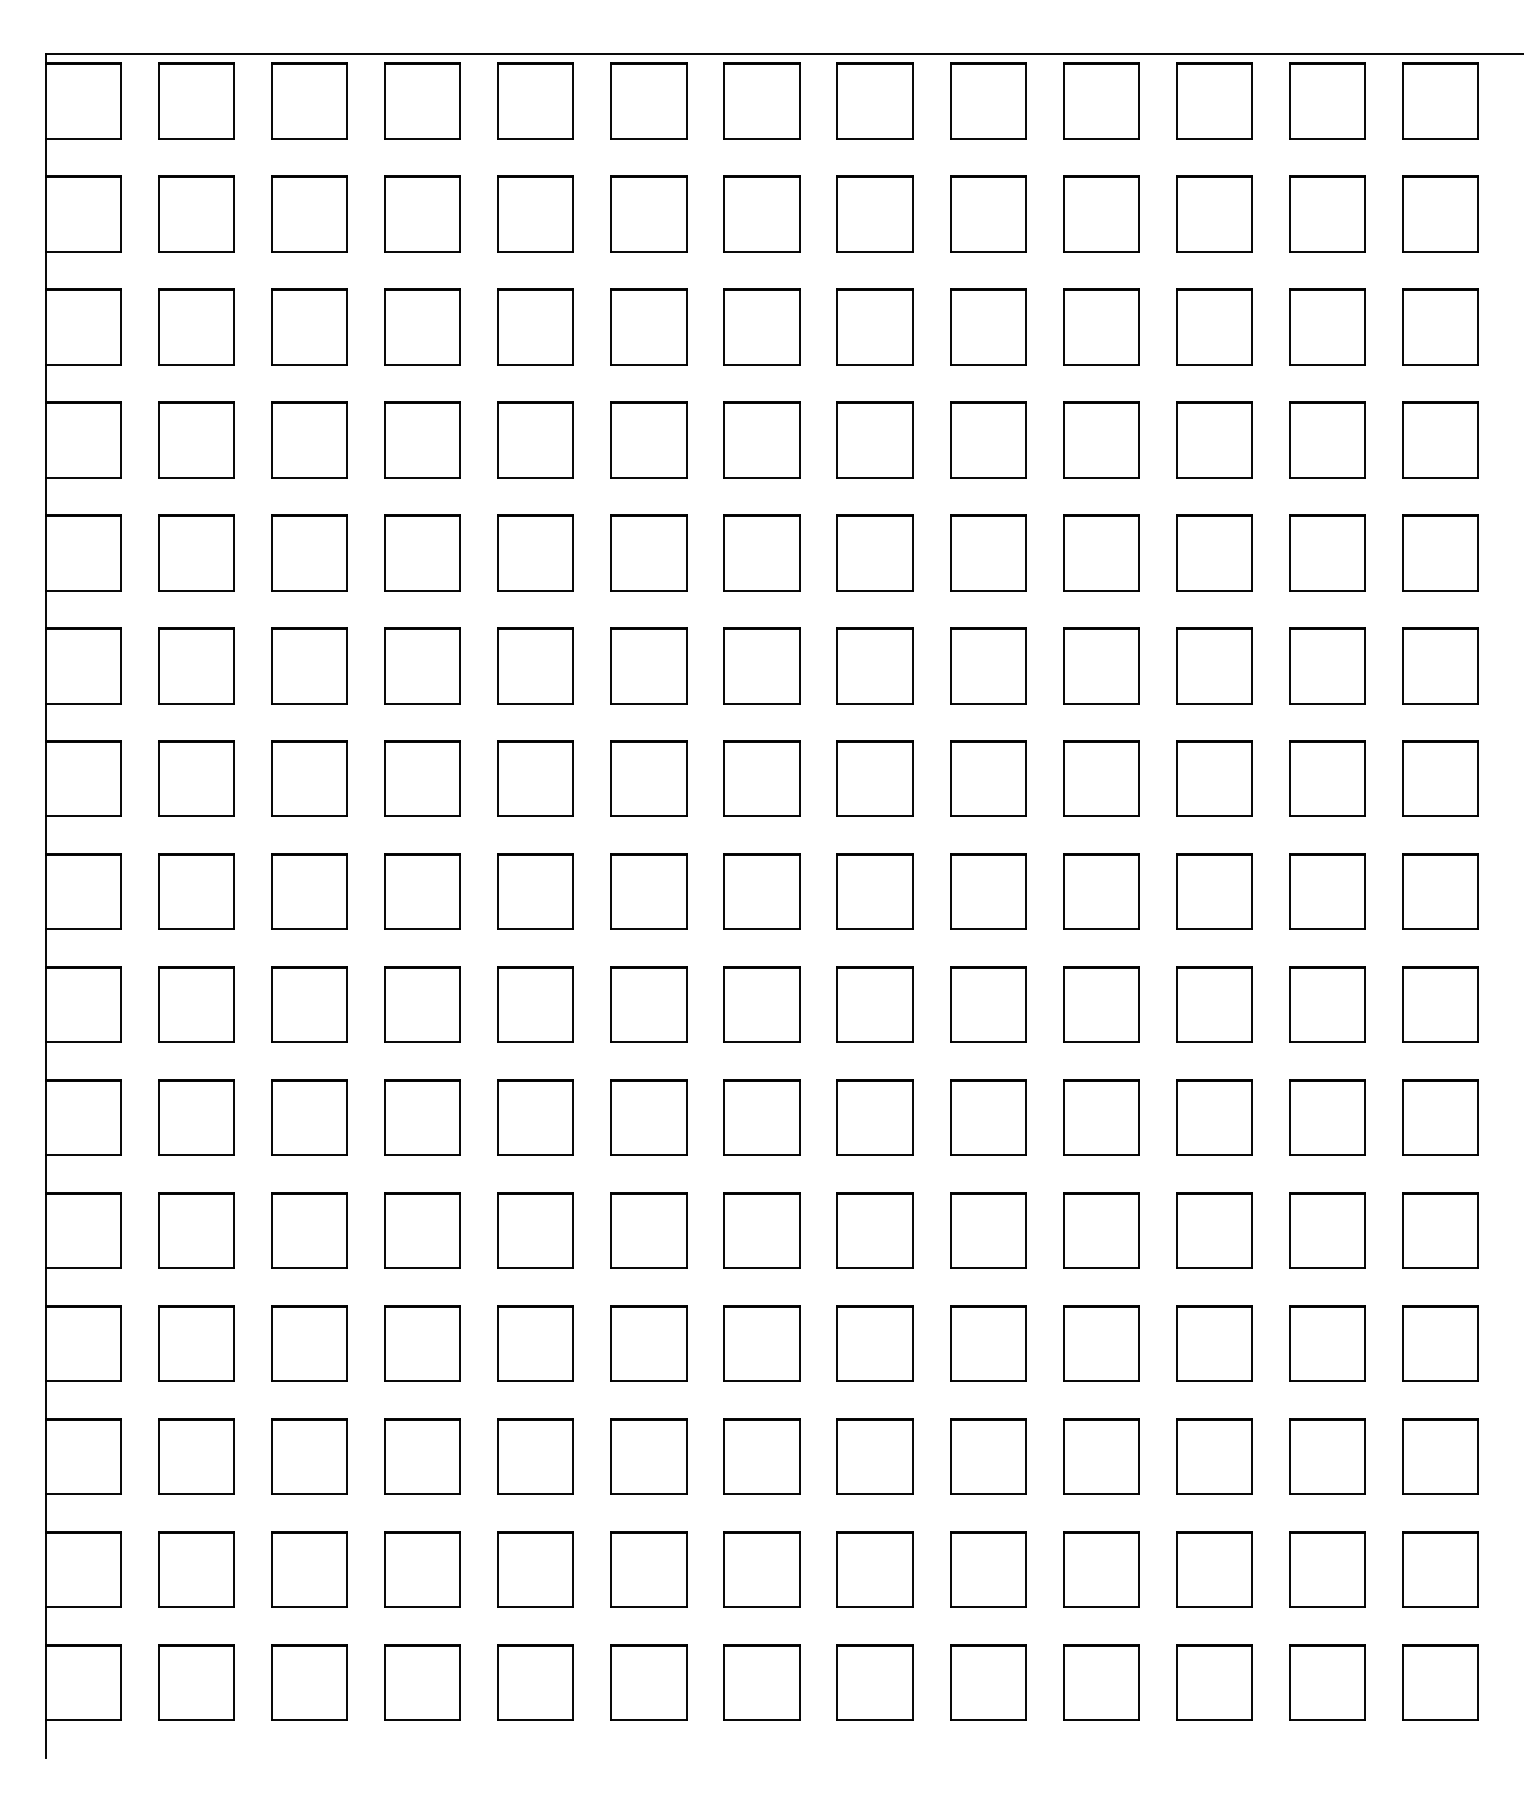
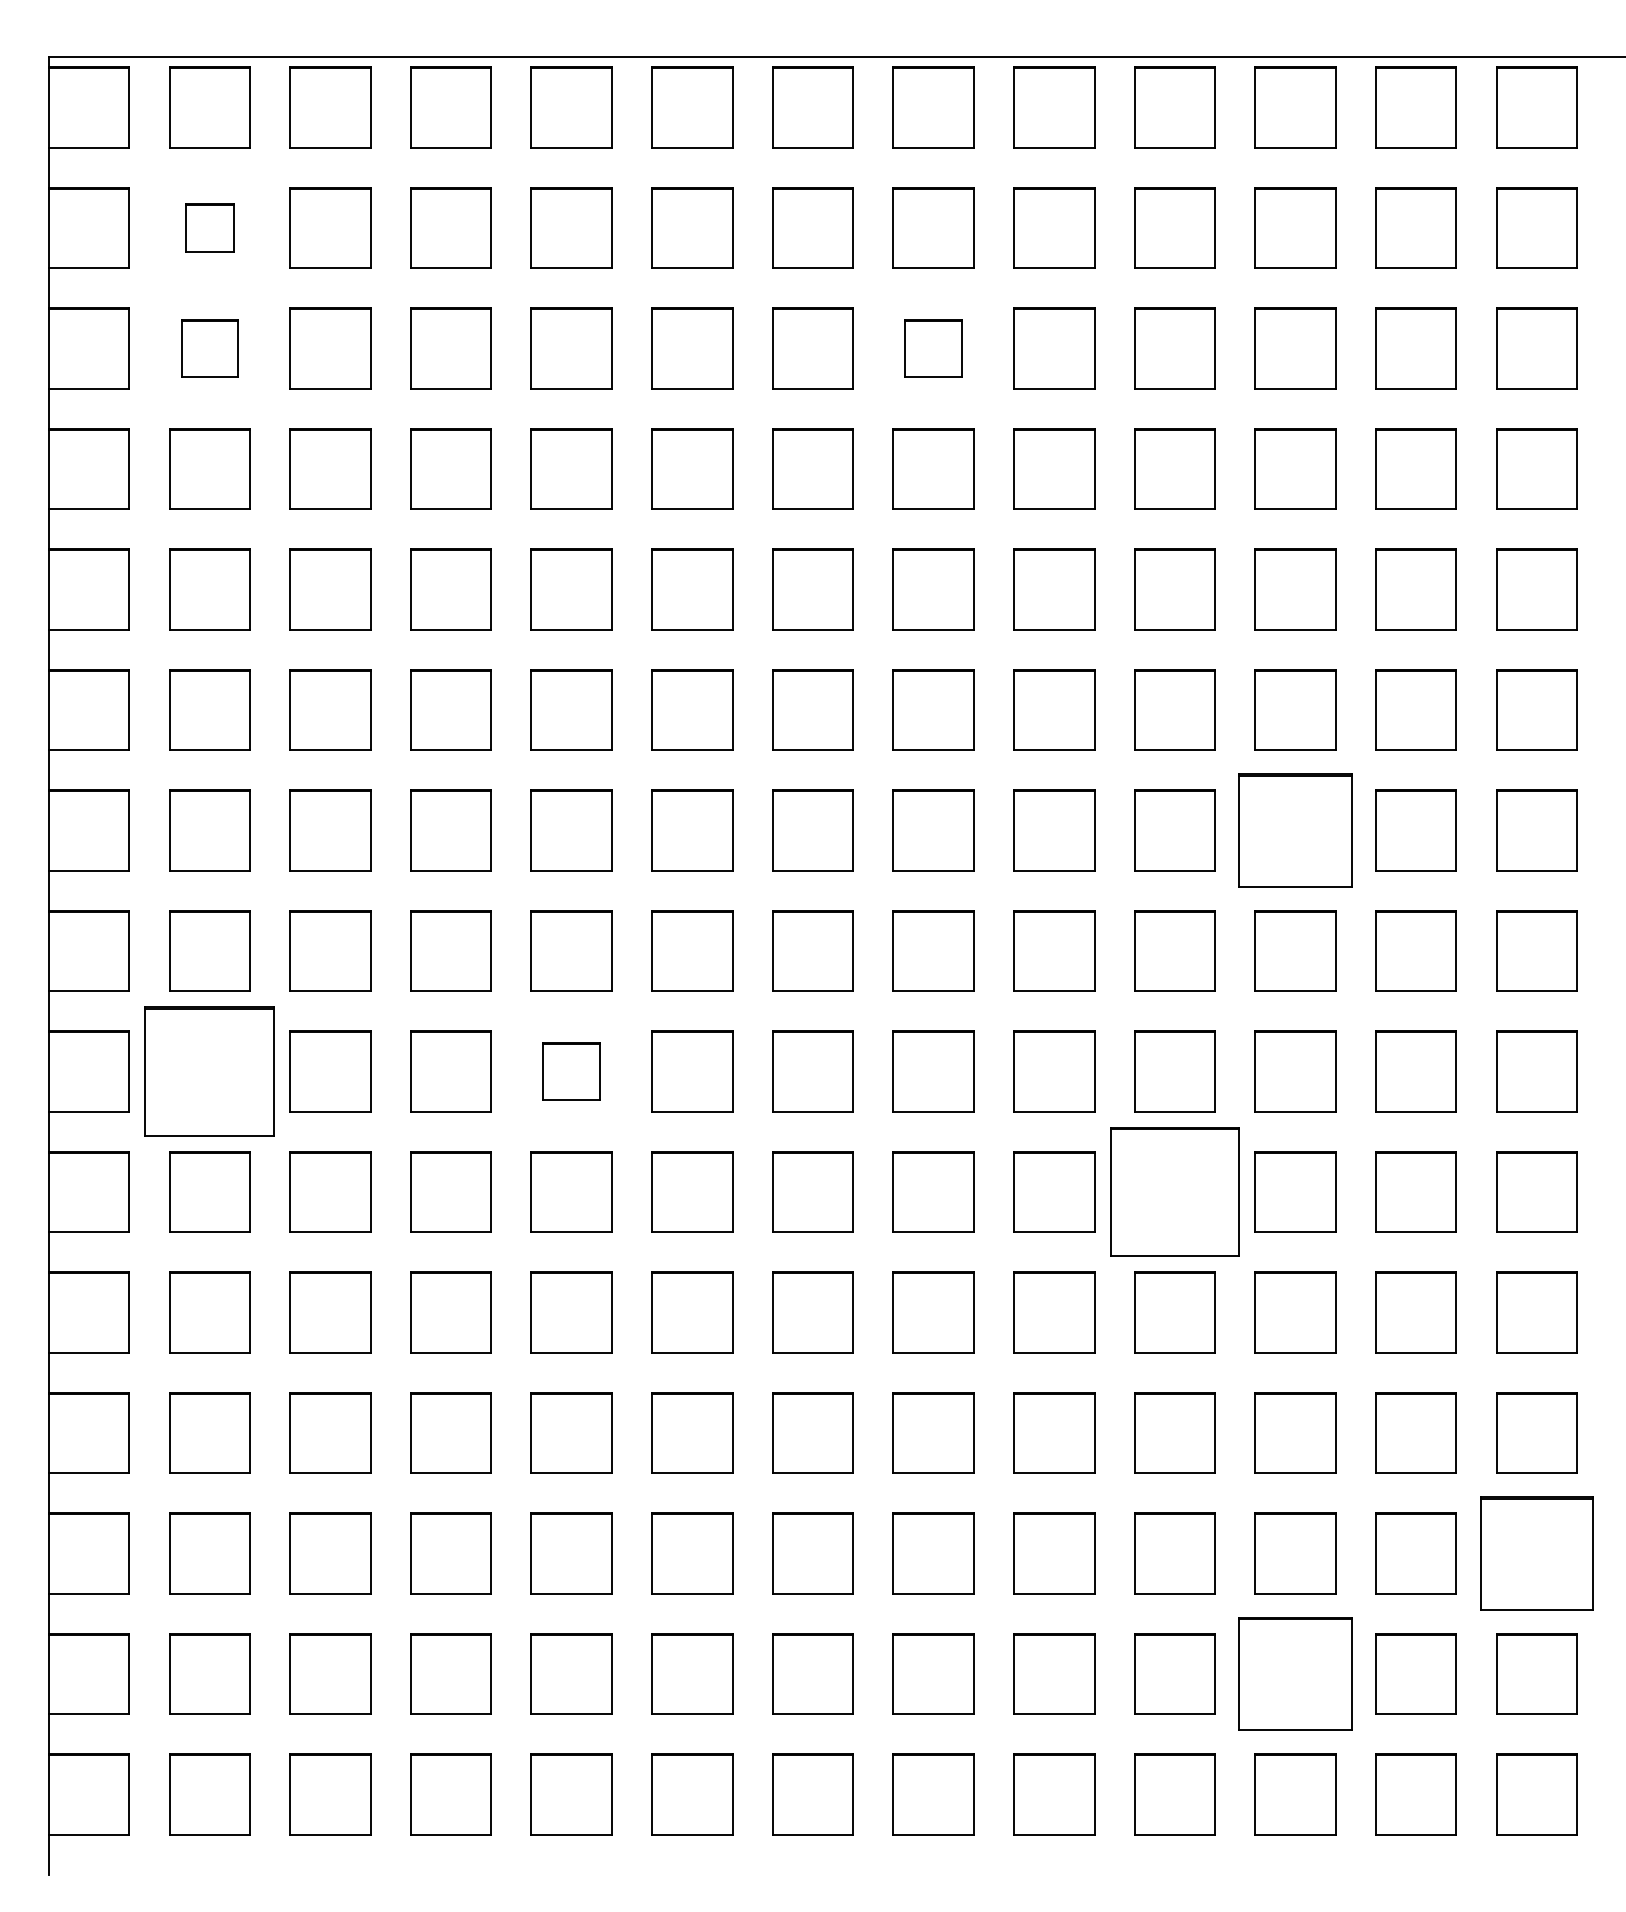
part: (196, 213) -> (209, 227), size x0.6
part: (196, 326) -> (209, 348), size x0.7
part: (874, 326) -> (933, 348), size x0.7
part: (1214, 778) -> (1295, 830), size x1.4
part: (196, 1004) -> (209, 1071), size x1.6
part: (535, 1004) -> (571, 1071), size x0.7
part: (1100, 1117) -> (1174, 1191), size x1.6
part: (1440, 1456) -> (1536, 1553), size x1.4
part: (1214, 1569) -> (1295, 1673), size x1.4

